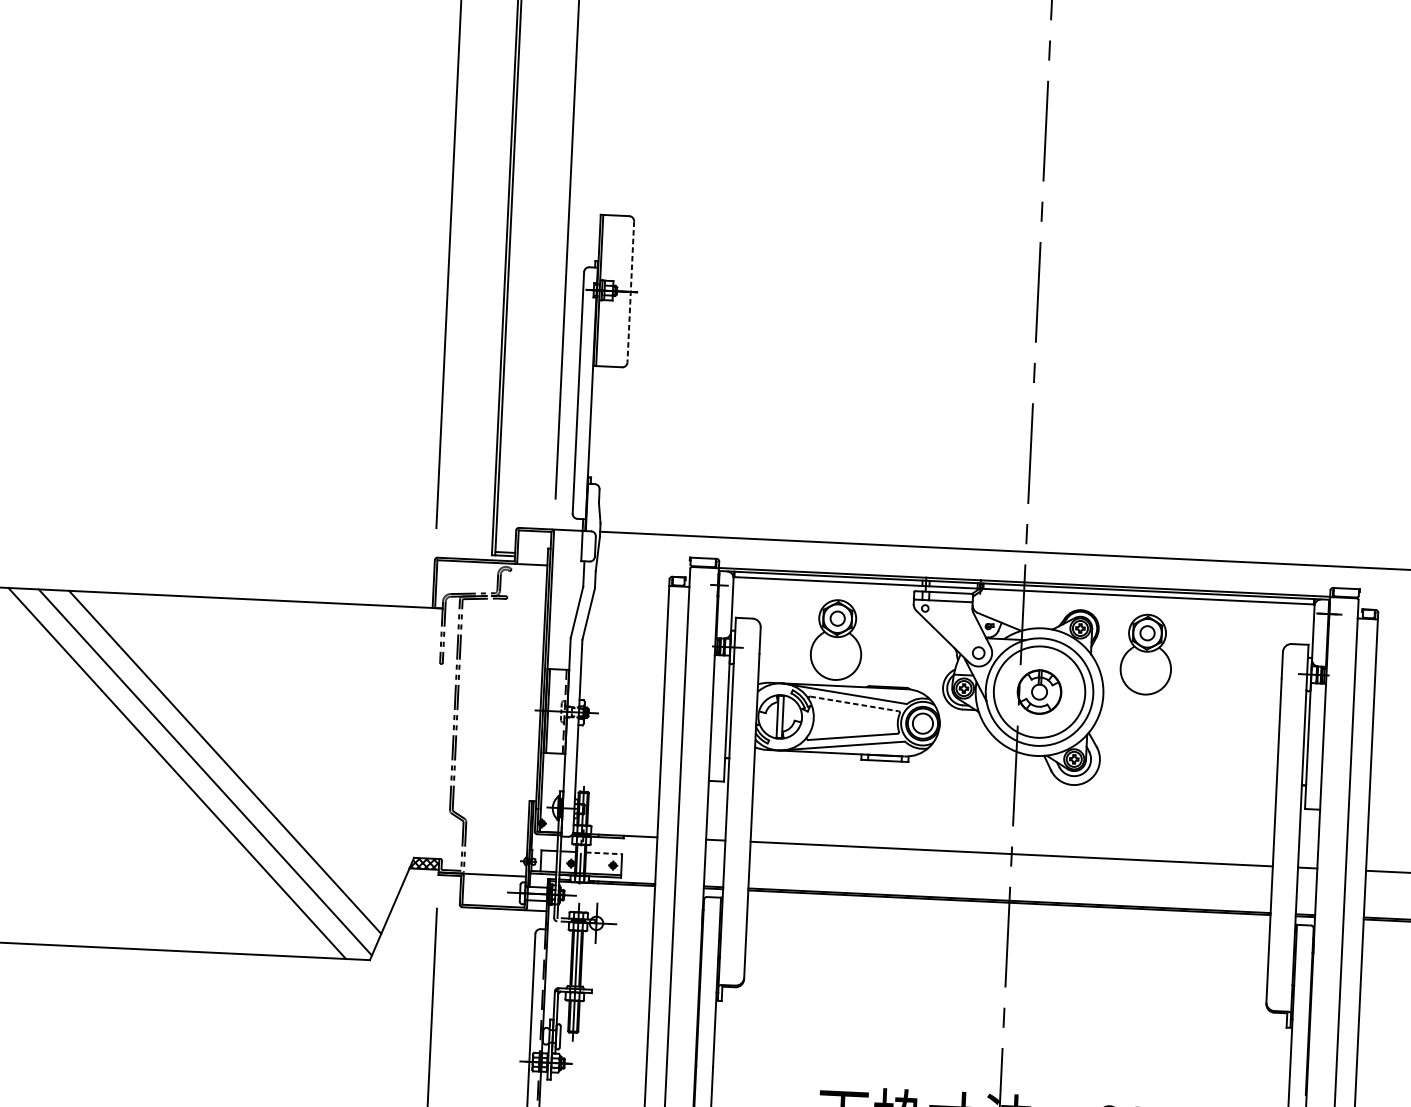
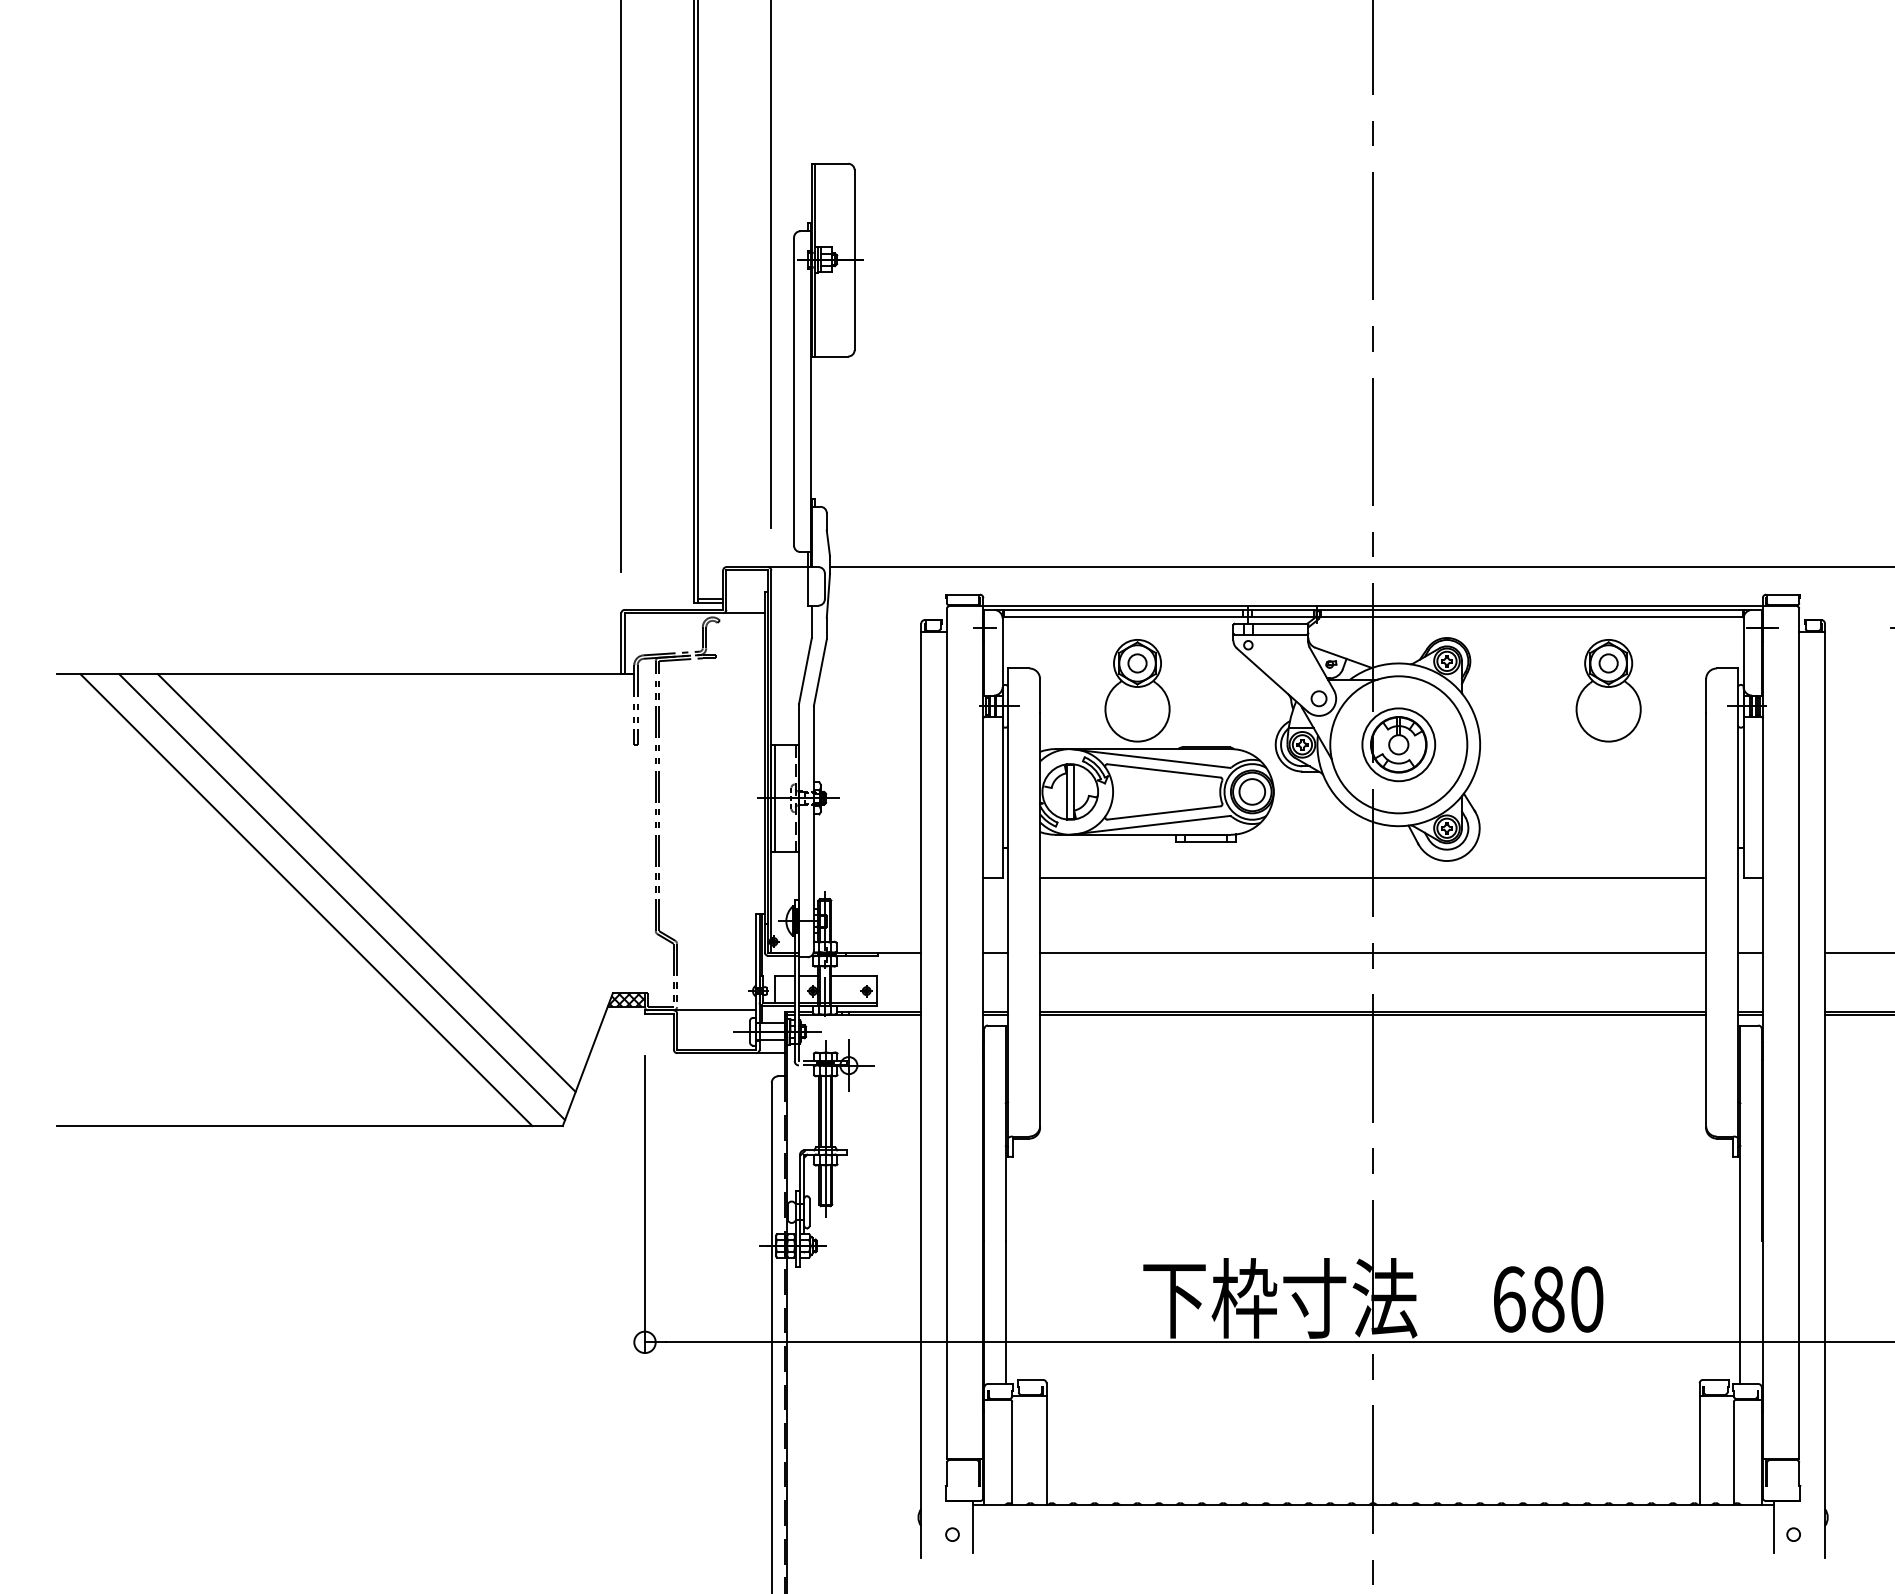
line: (630, 292) -> (854, 260), dashed -> solid
part: (1146, 654) -> (1608, 690), moved
circle: (1039, 691) -> (1398, 744), size x0.62
line: (854, 703) -> (1164, 770), dashed -> solid
line: (1014, 795) -> (1373, 877), added
line: (604, 853) -> (854, 976), dashed -> solid

